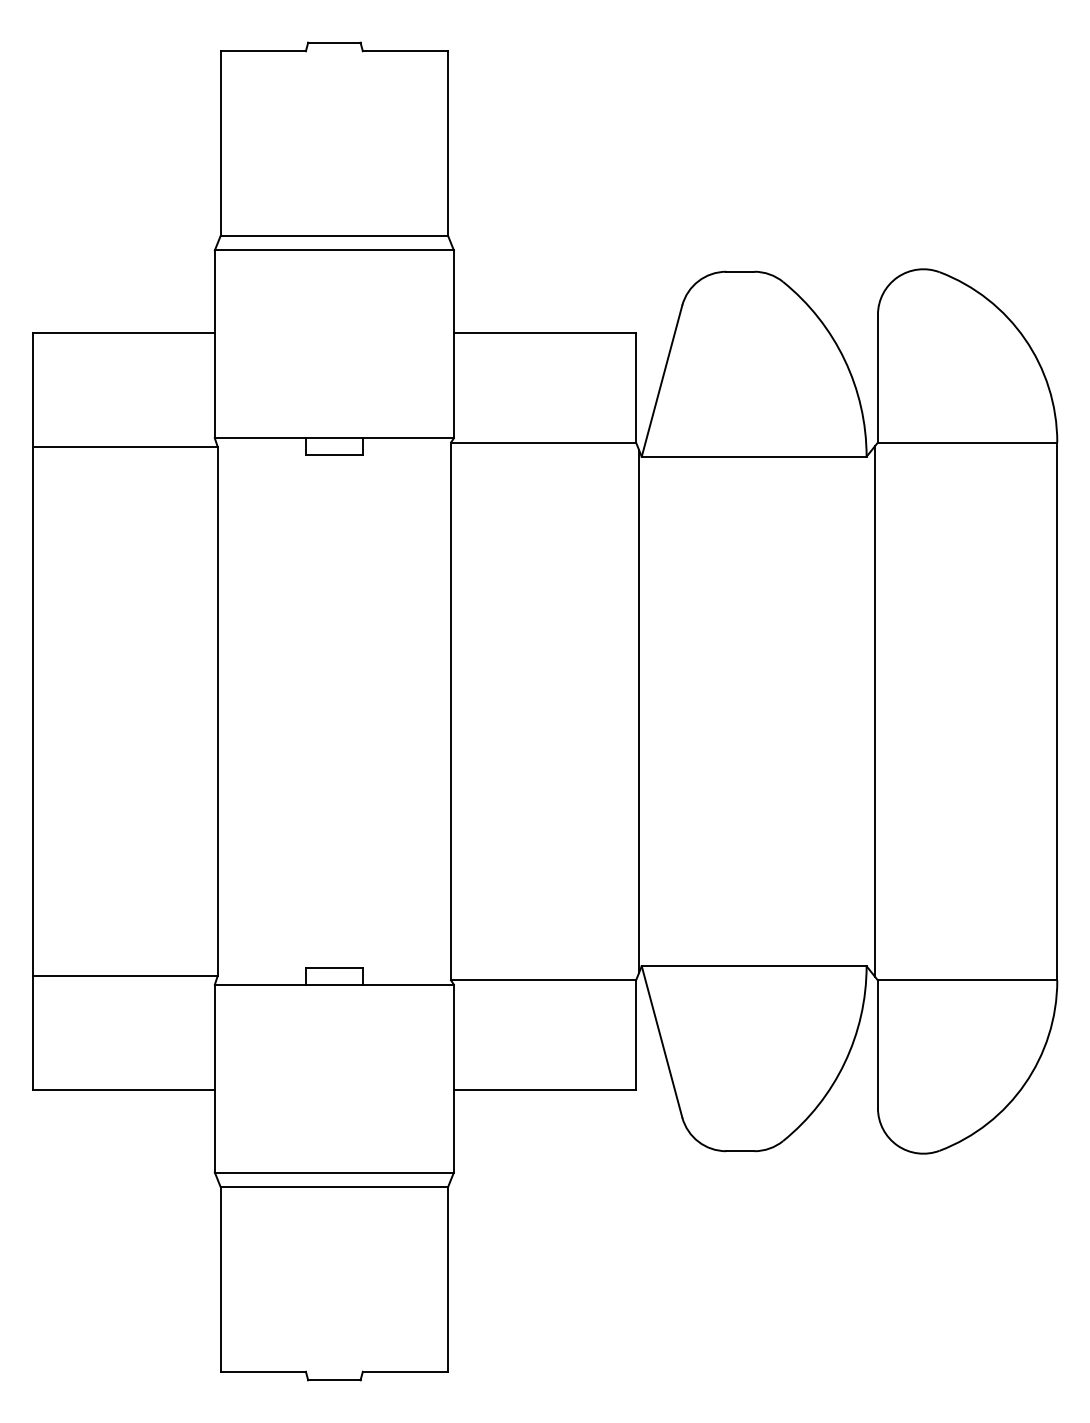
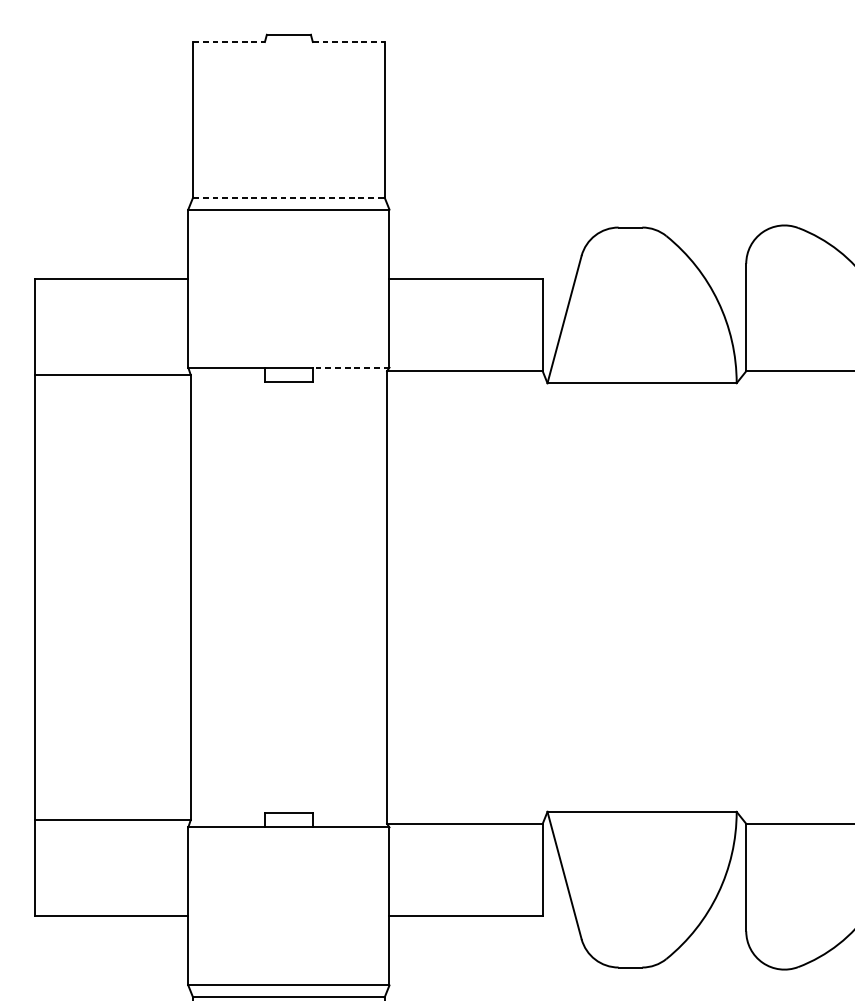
line: (263, 51) -> (229, 42), solid -> dashed
line: (405, 51) -> (348, 42), solid -> dashed
line: (334, 236) -> (288, 197), solid -> dashed
line: (408, 438) -> (351, 367), solid -> dashed
line: (638, 711) -> (544, 597), removed
line: (875, 711) -> (744, 597), removed

